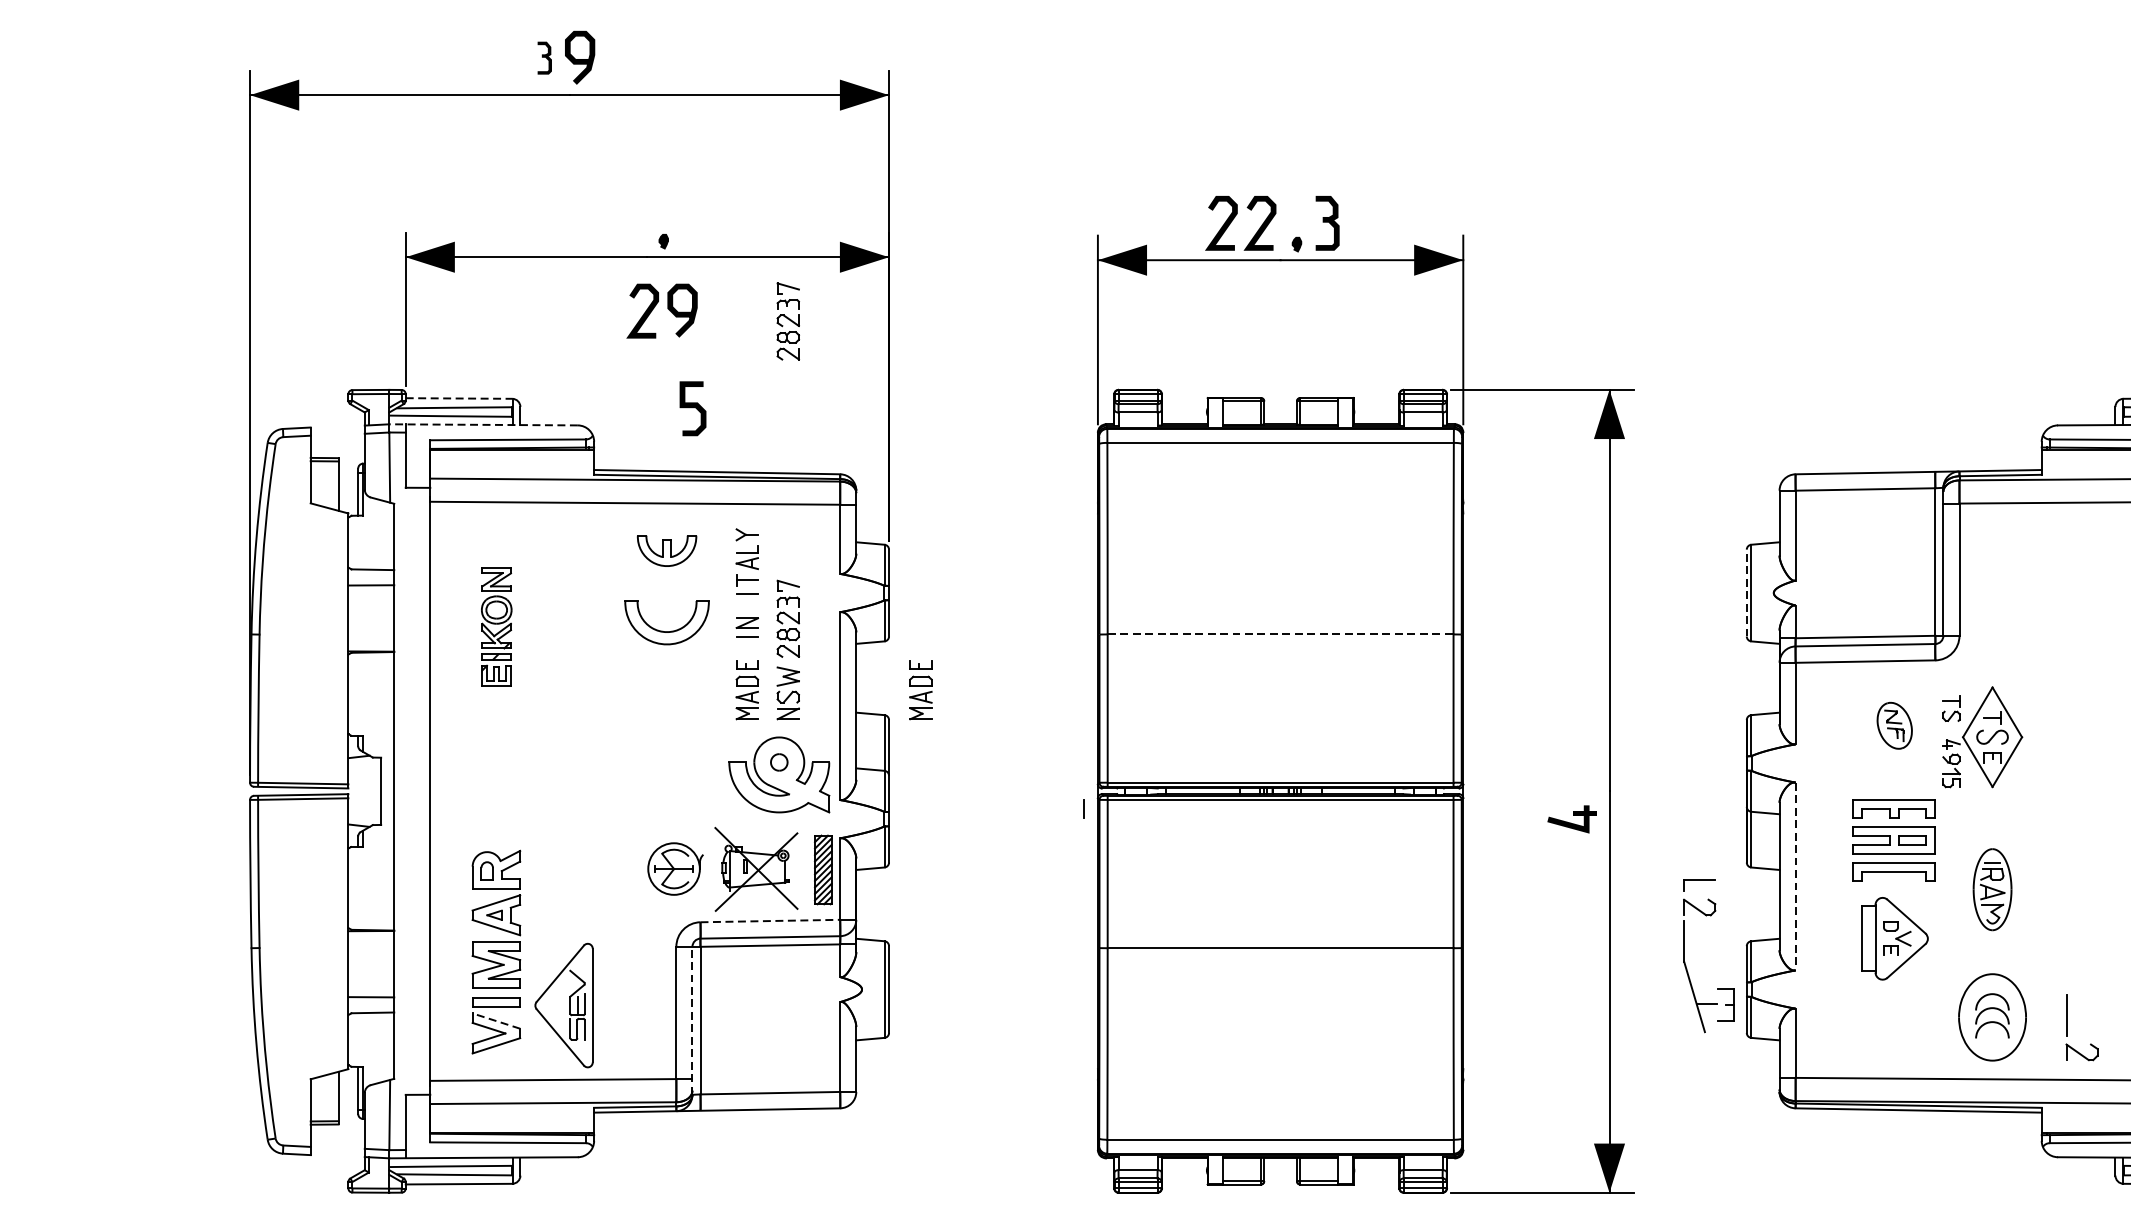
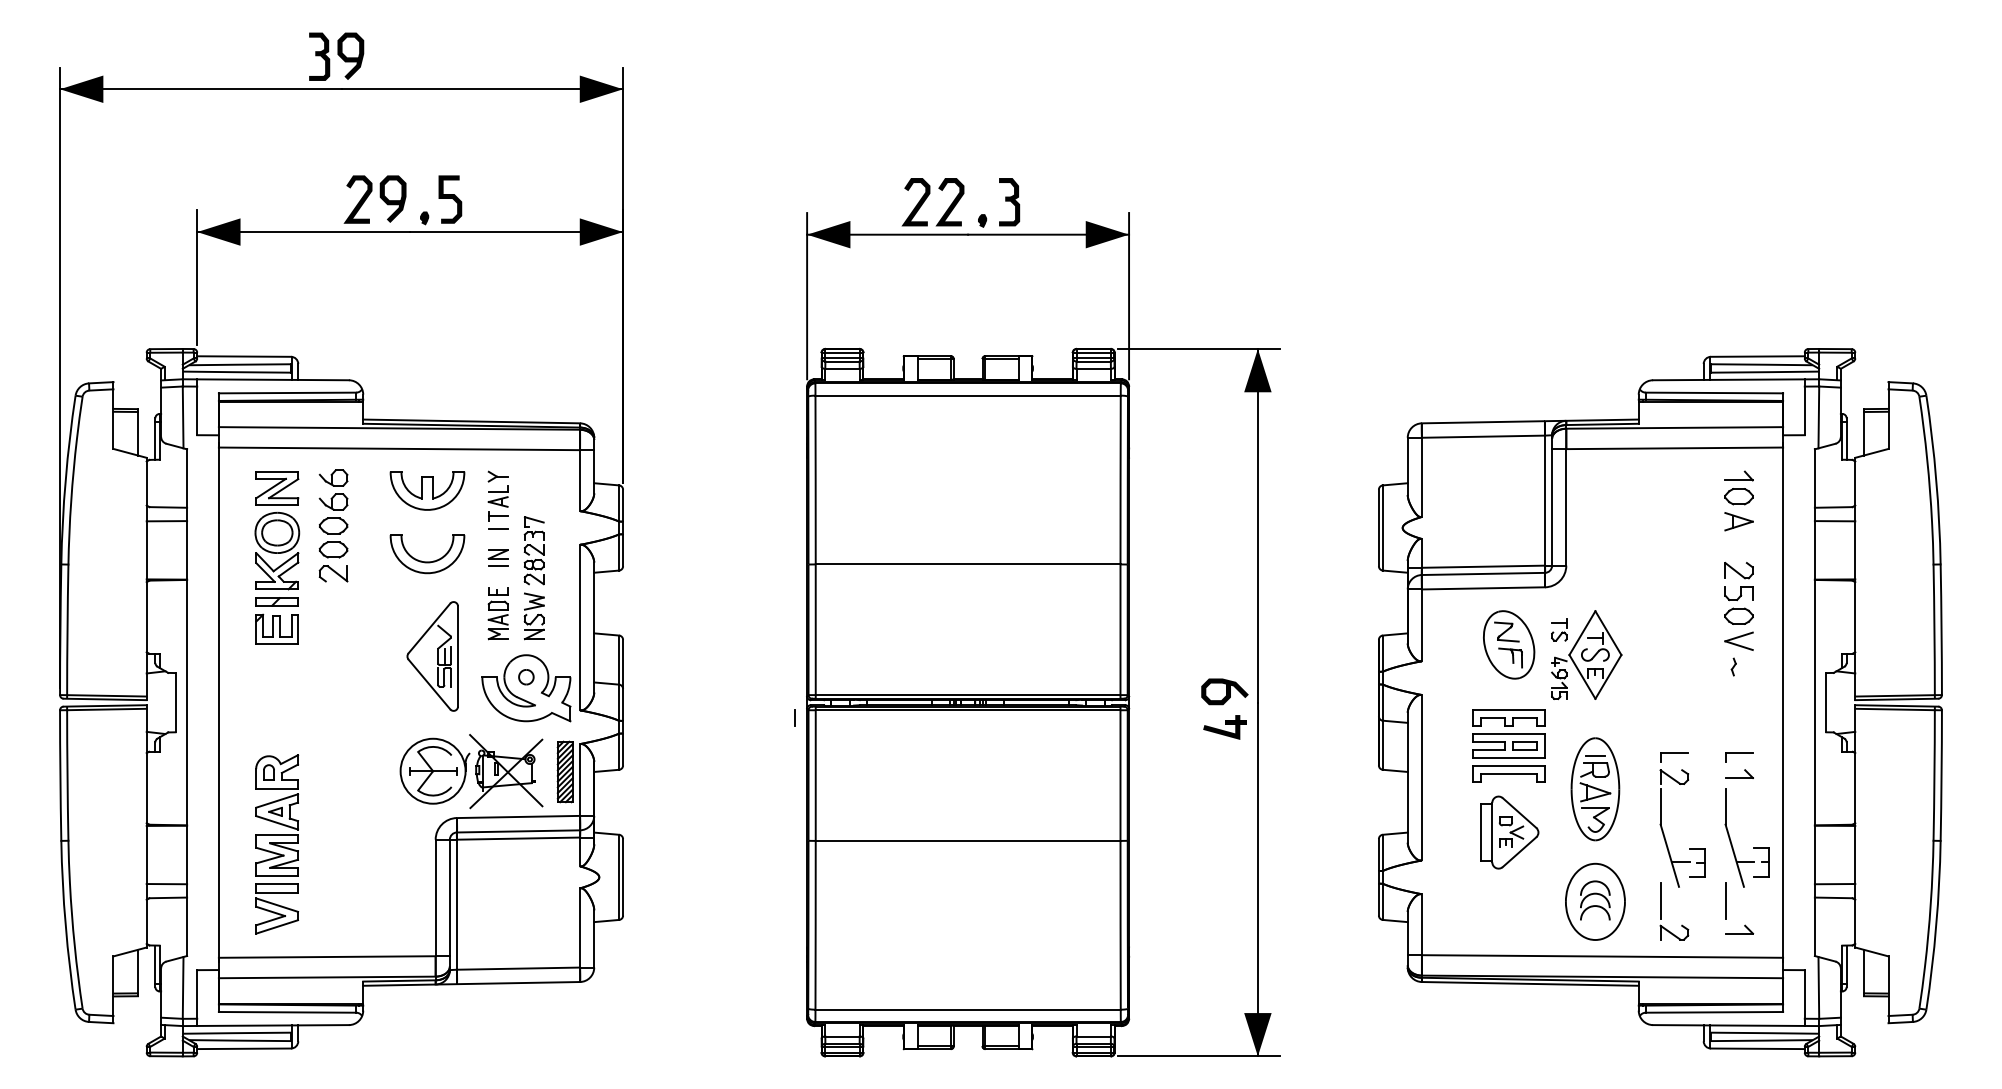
part: (544, 57) -> (319, 56), size x1.67
part: (661, 311) -> (374, 199), moved
part: (787, 321) -> (533, 288), removed
line: (459, 398) -> (244, 356), dashed -> solid
curve: (693, 407) -> (450, 198), moved
line: (483, 424) -> (265, 379), dashed -> solid
part: (667, 550) -> (427, 490), size x1.43
part: (560, 590) -> (333, 525), added
line: (1746, 592) -> (1378, 527), dashed -> solid
part: (496, 626) -> (277, 557), size x1.67
line: (1281, 634) -> (968, 564), dashed -> solid
part: (920, 690) -> (650, 613), removed
part: (1895, 725) -> (1509, 644), size x1.67
curve: (1573, 778) -> (1226, 691), added
part: (675, 868) -> (434, 770), size x1.43
line: (1795, 876) -> (1421, 777), dashed -> solid
part: (1992, 889) -> (1595, 789), size x1.43
line: (770, 920) -> (518, 816), dashed -> solid
part: (1685, 955) -> (1661, 819), moved
part: (563, 1005) -> (432, 656), moved
line: (692, 1020) -> (449, 904), dashed -> solid
line: (496, 1021) -> (277, 905), dashed -> solid

